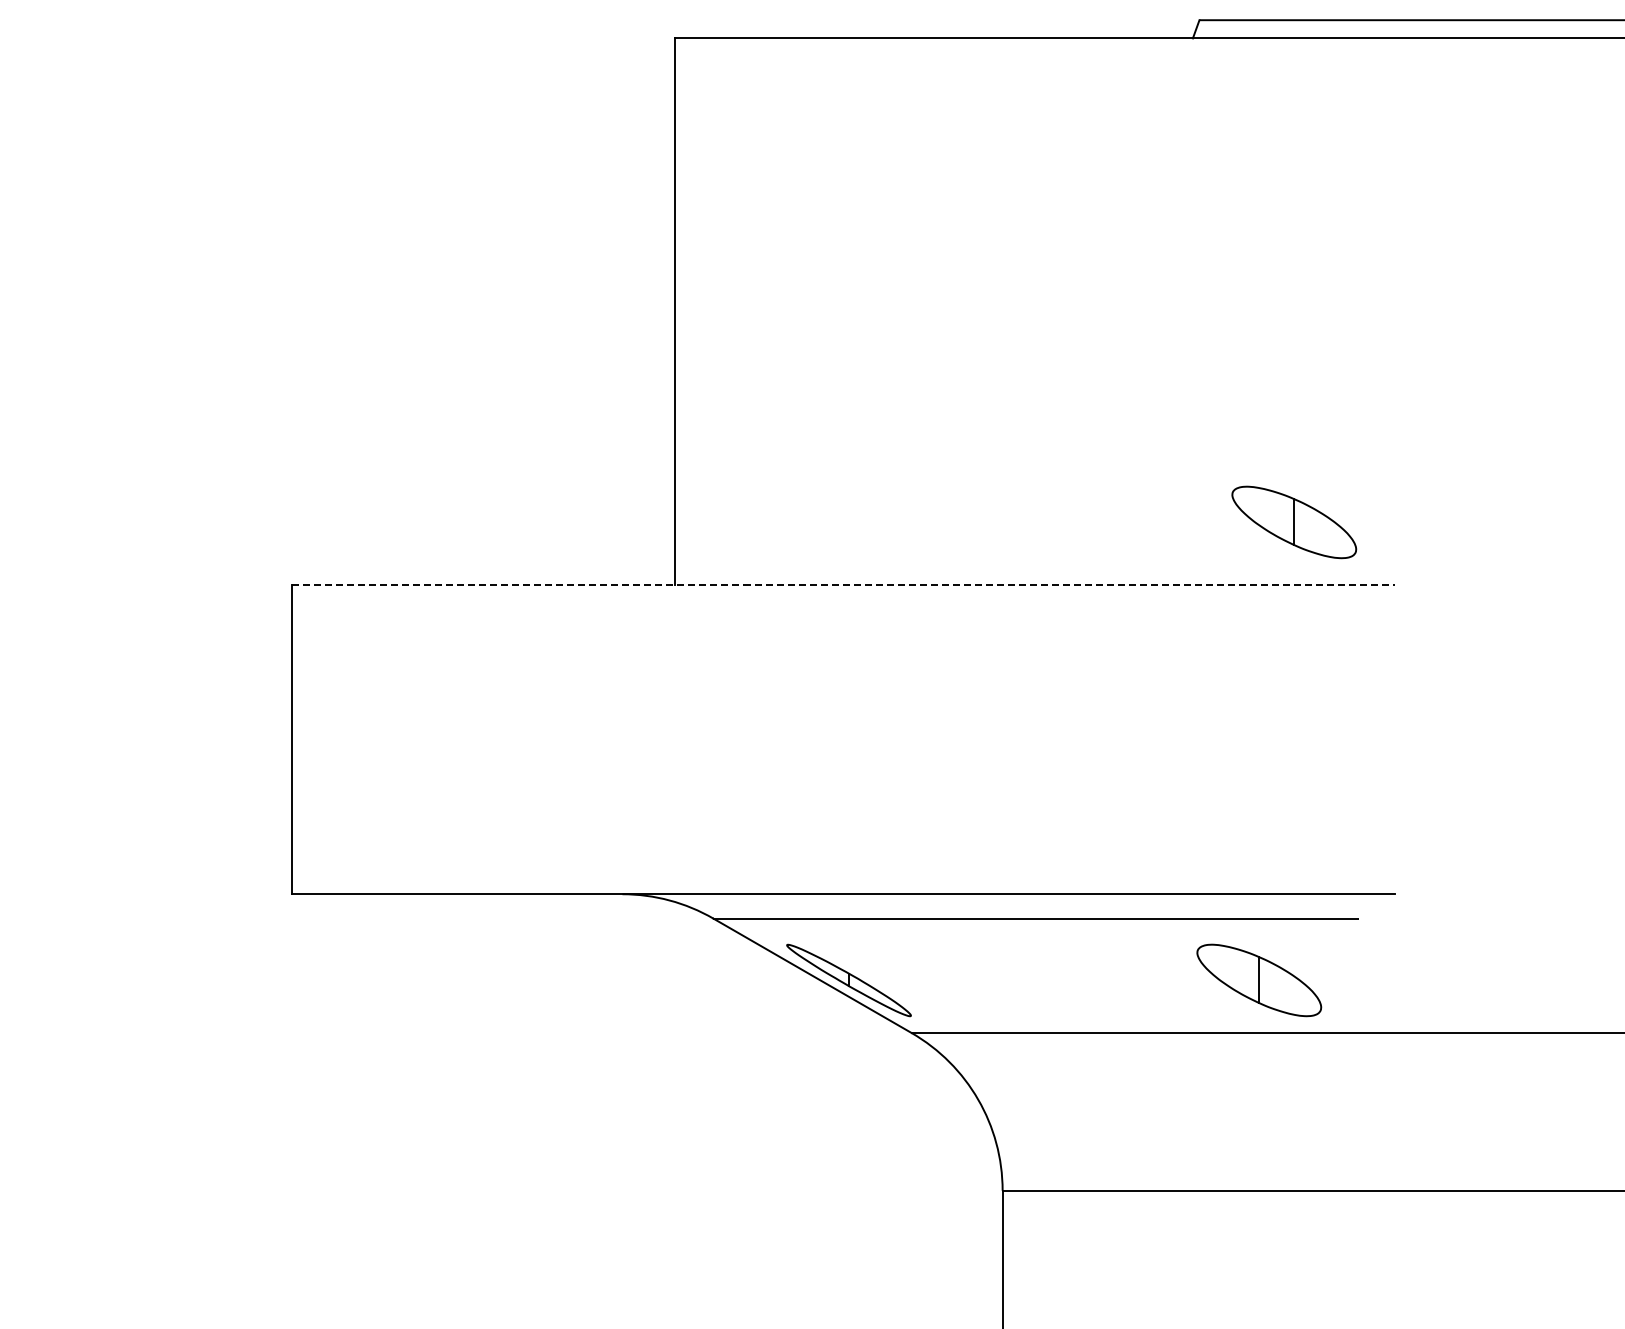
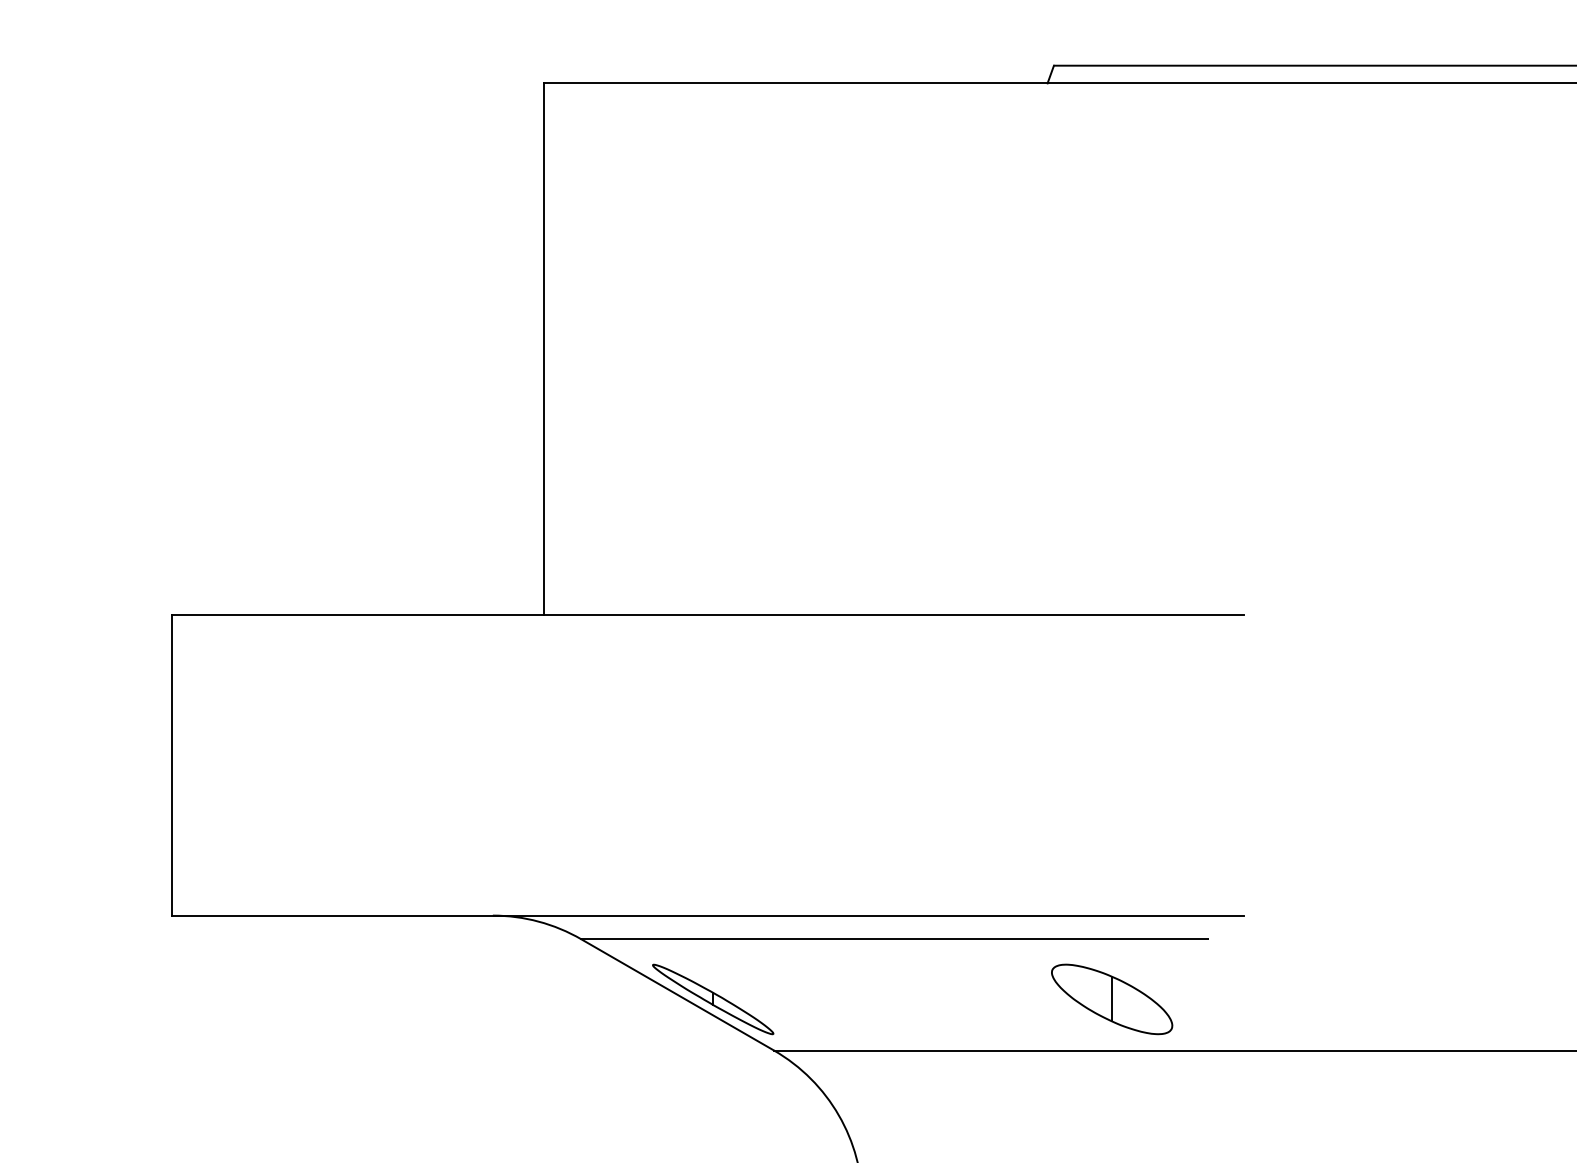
part: (1294, 522) -> (1146, 554), removed
line: (844, 584) -> (708, 614), dashed -> solid

